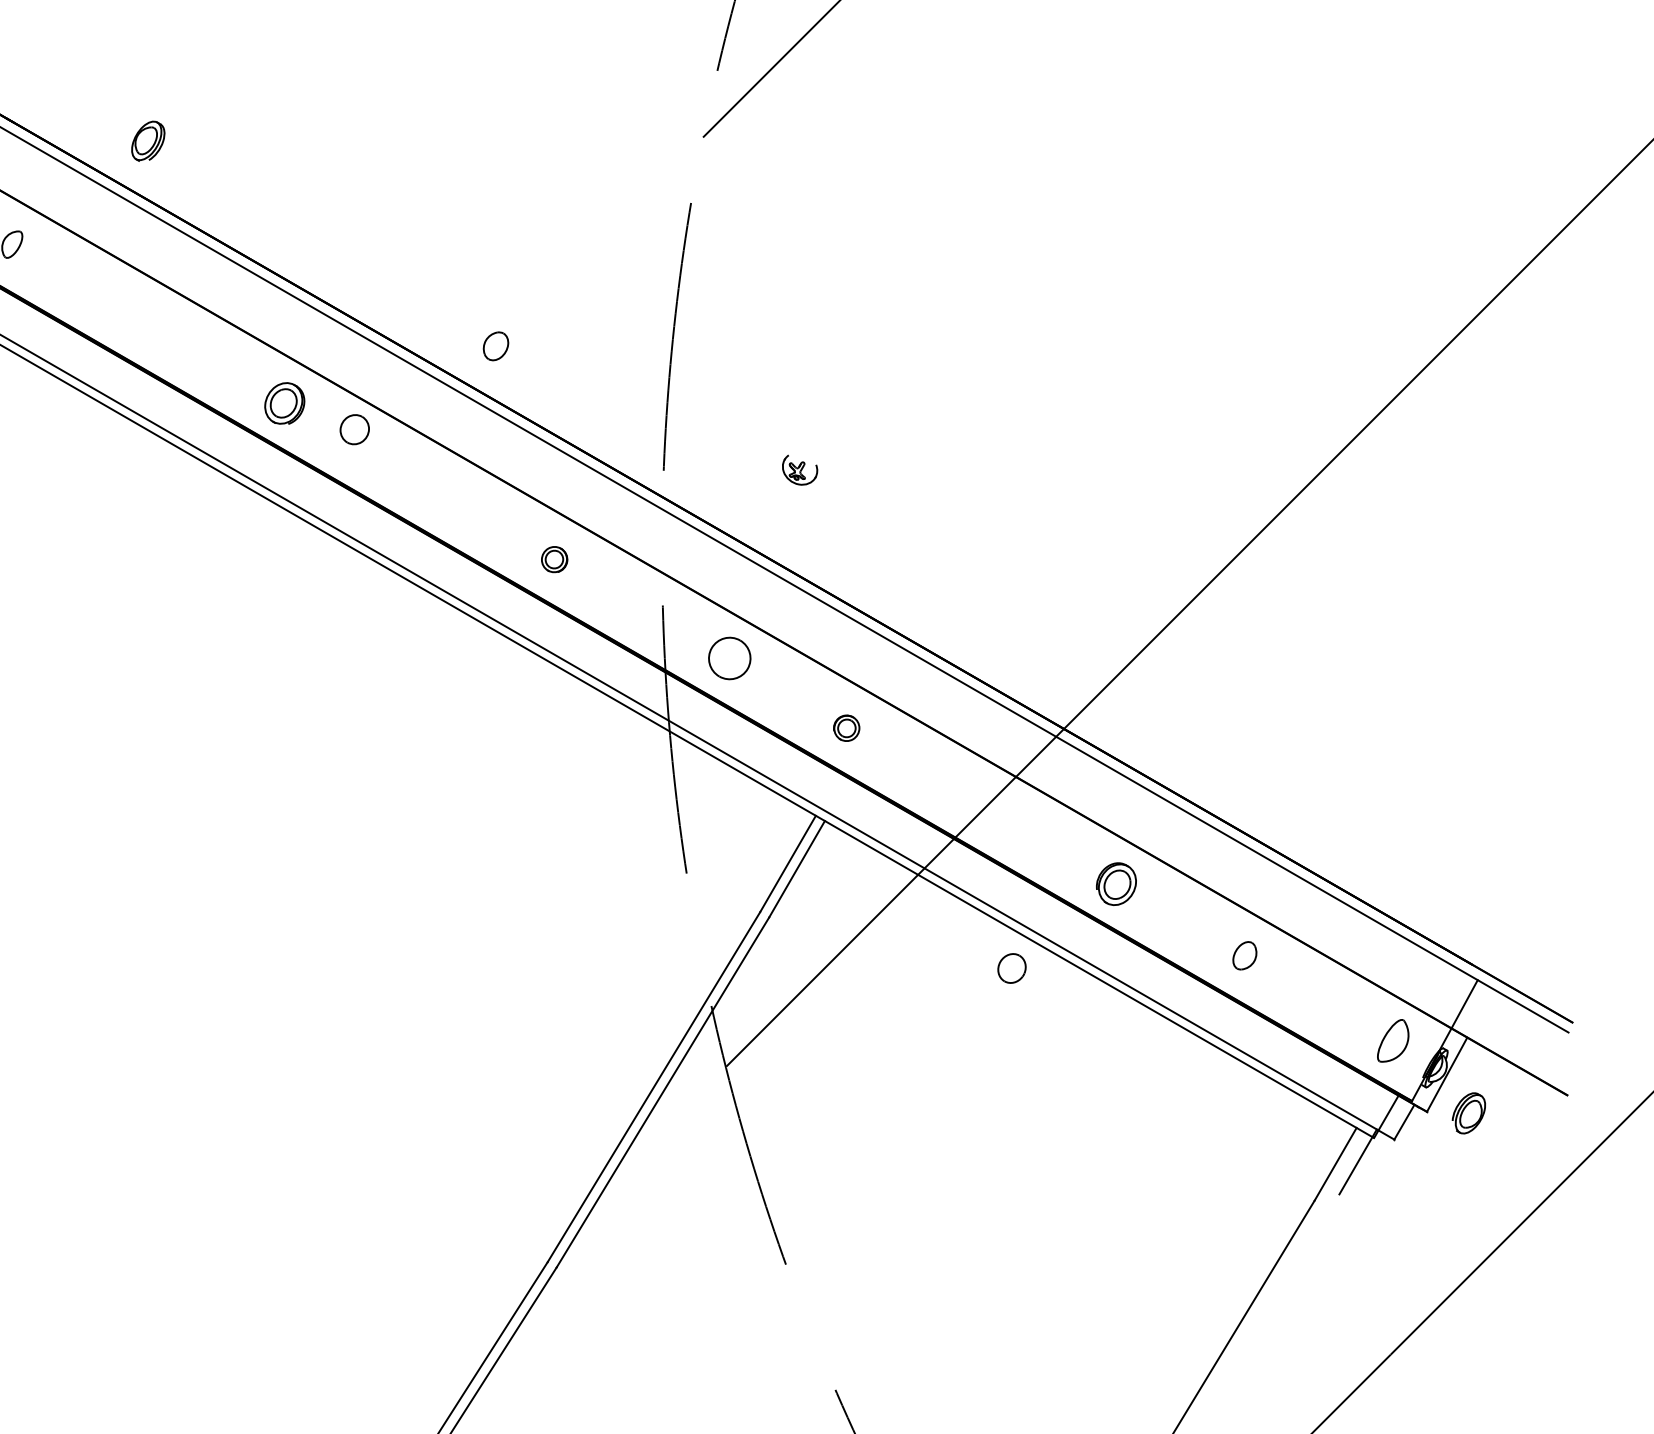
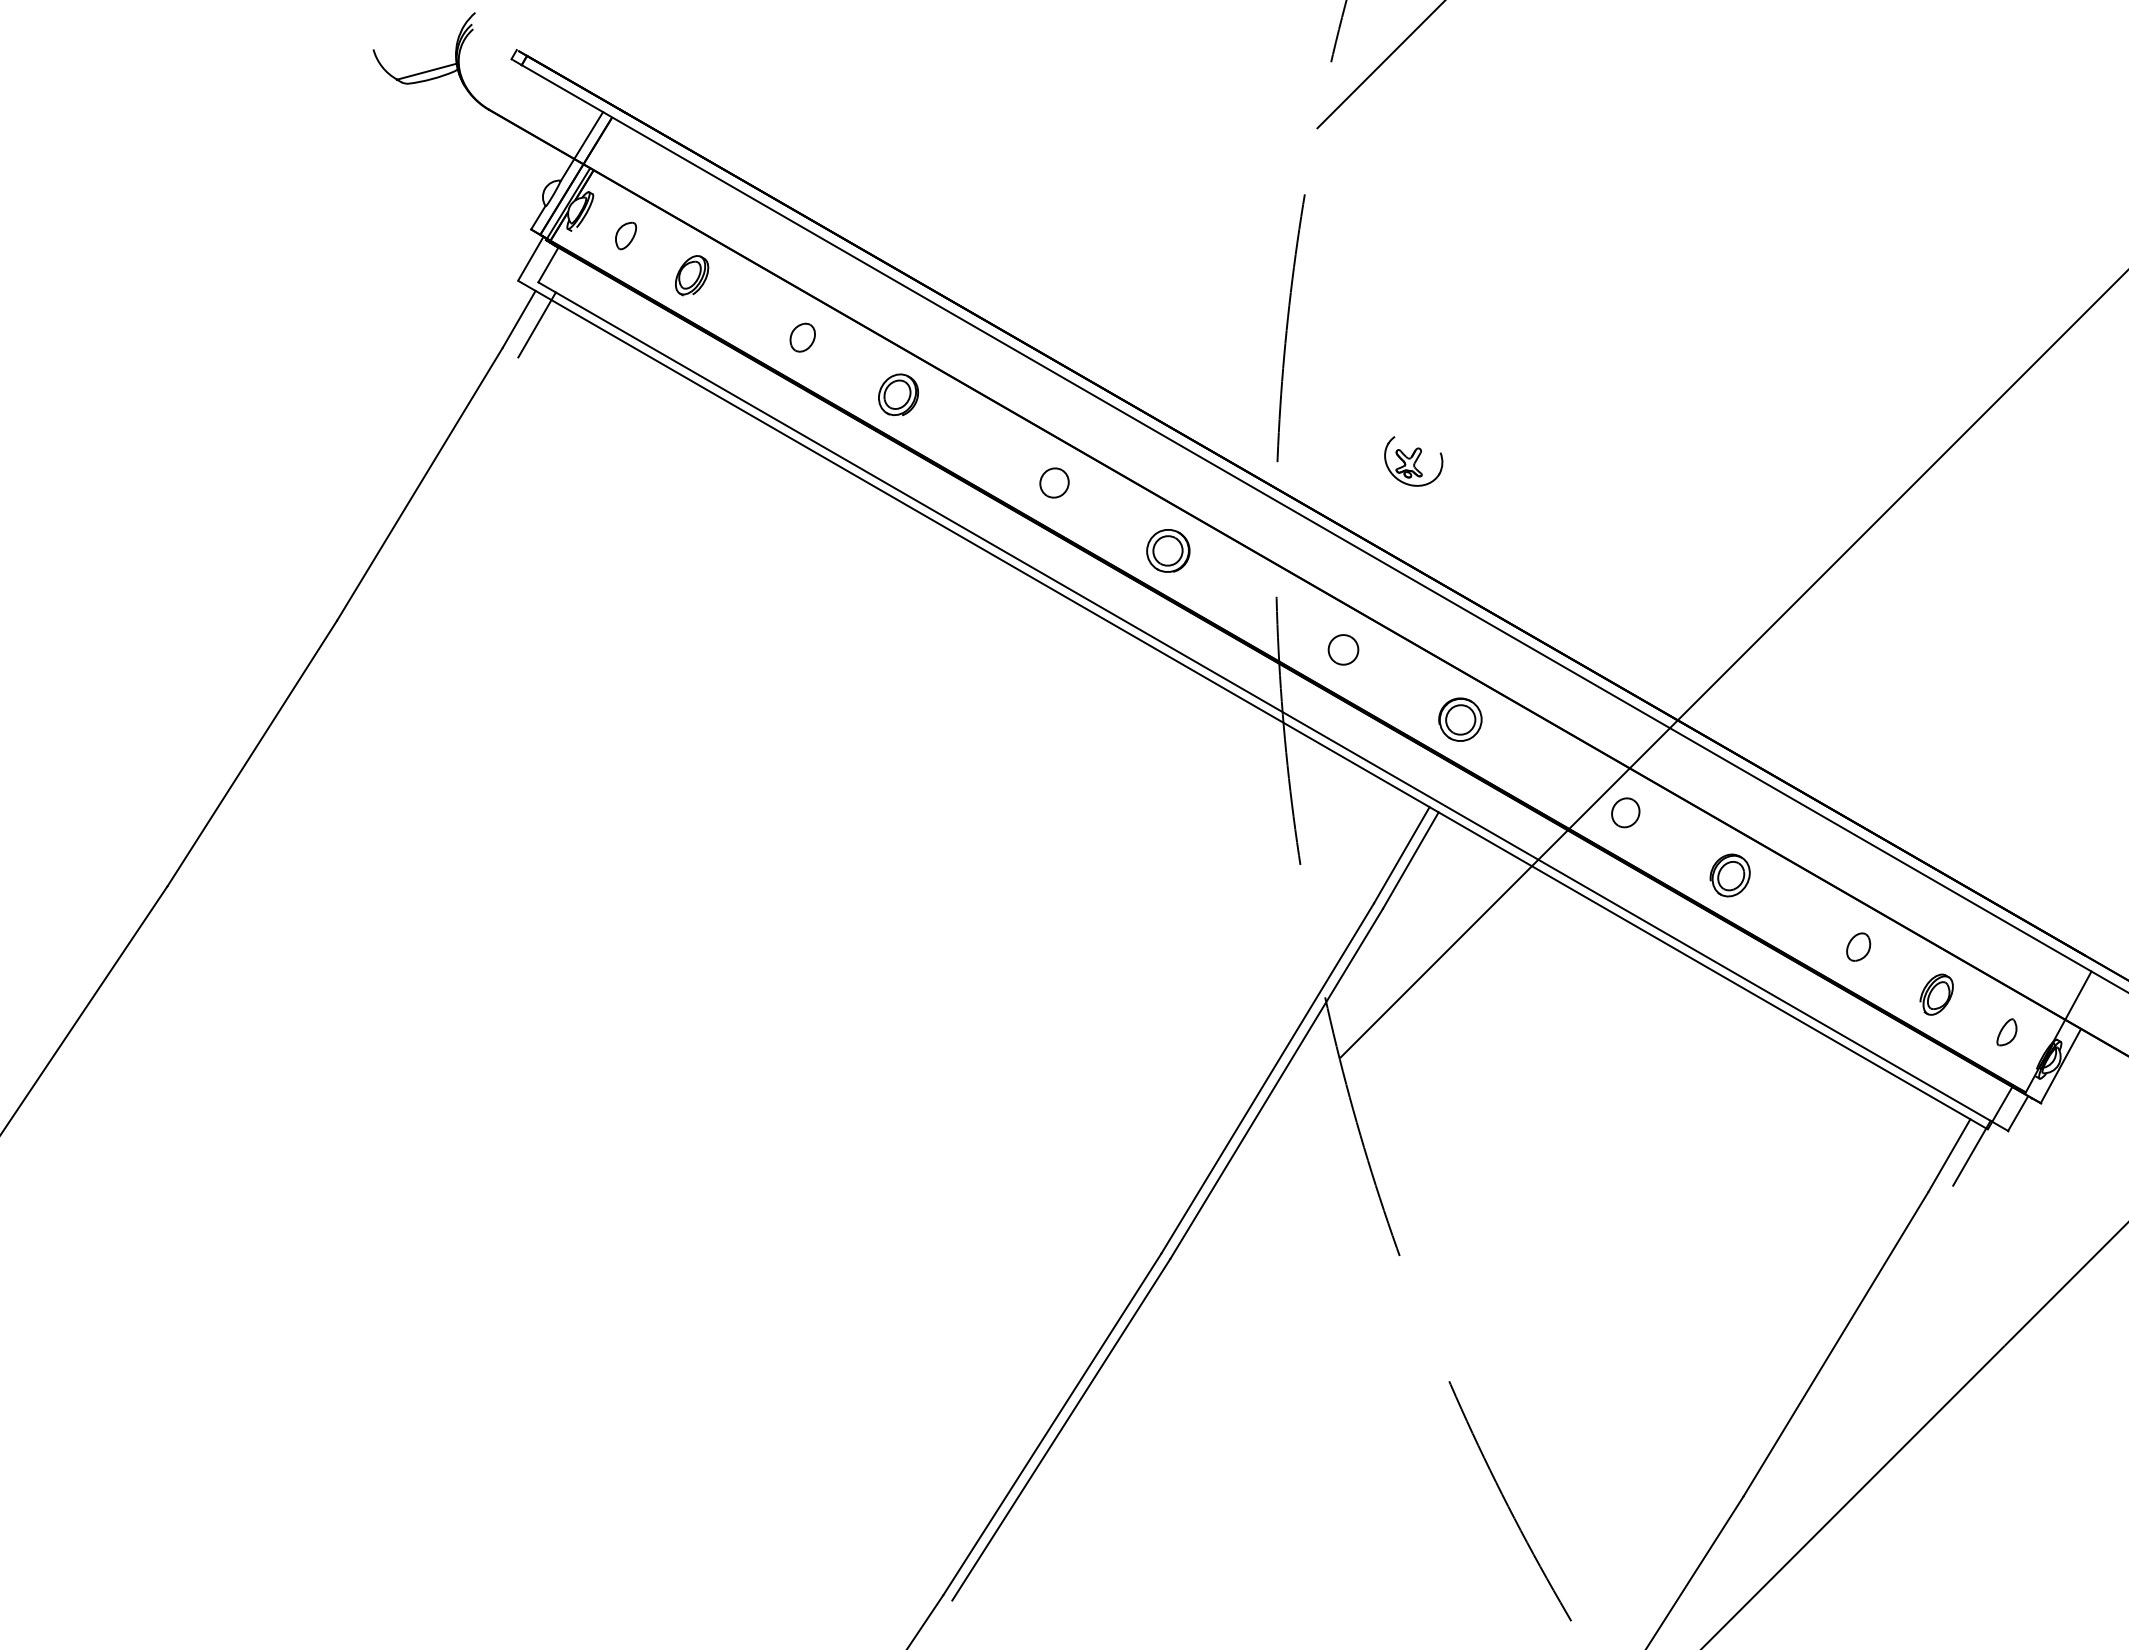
part: (148, 141) -> (692, 275), moved
part: (495, 346) -> (802, 337), moved
part: (354, 429) -> (1054, 482), moved
part: (799, 470) -> (1413, 461), size x1.67
part: (554, 559) -> (1168, 550), size x1.67
part: (729, 658) -> (1343, 649), size x0.71
part: (846, 728) -> (1460, 719), size x1.67
part: (1011, 968) -> (1625, 812), moved
part: (1392, 1041) -> (2006, 1032), size x0.62
part: (1468, 1113) -> (1936, 994), moved

